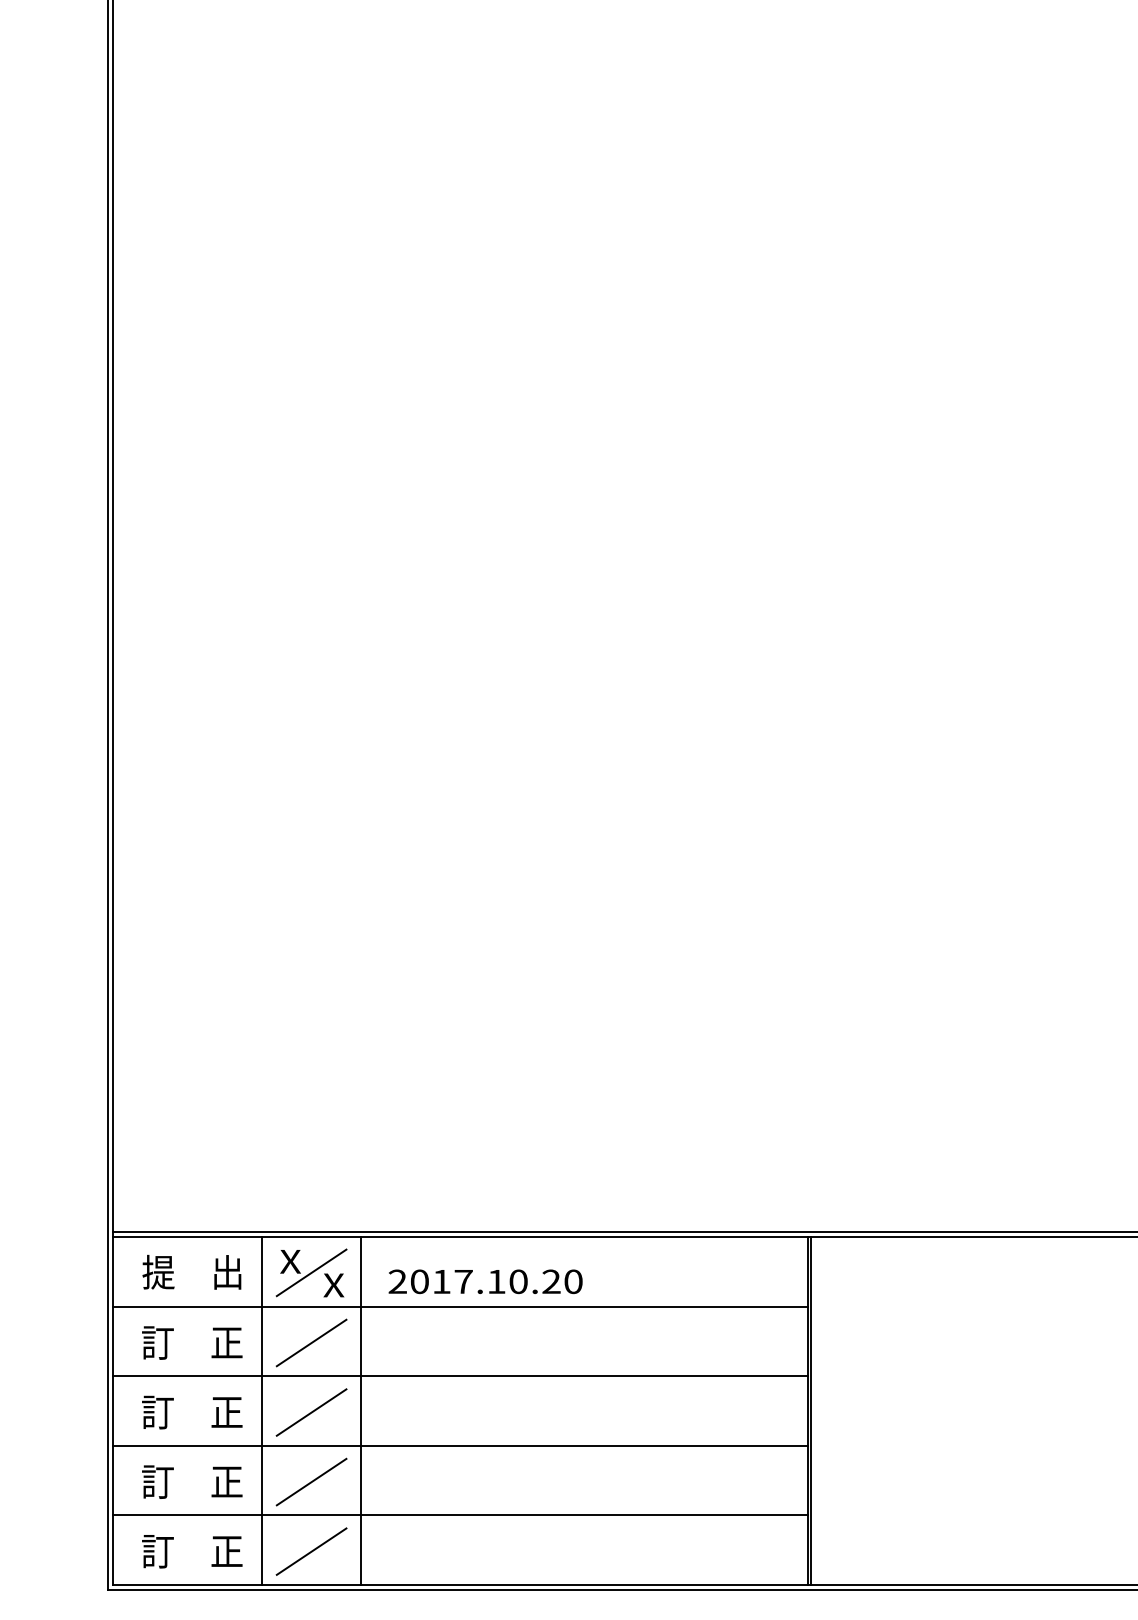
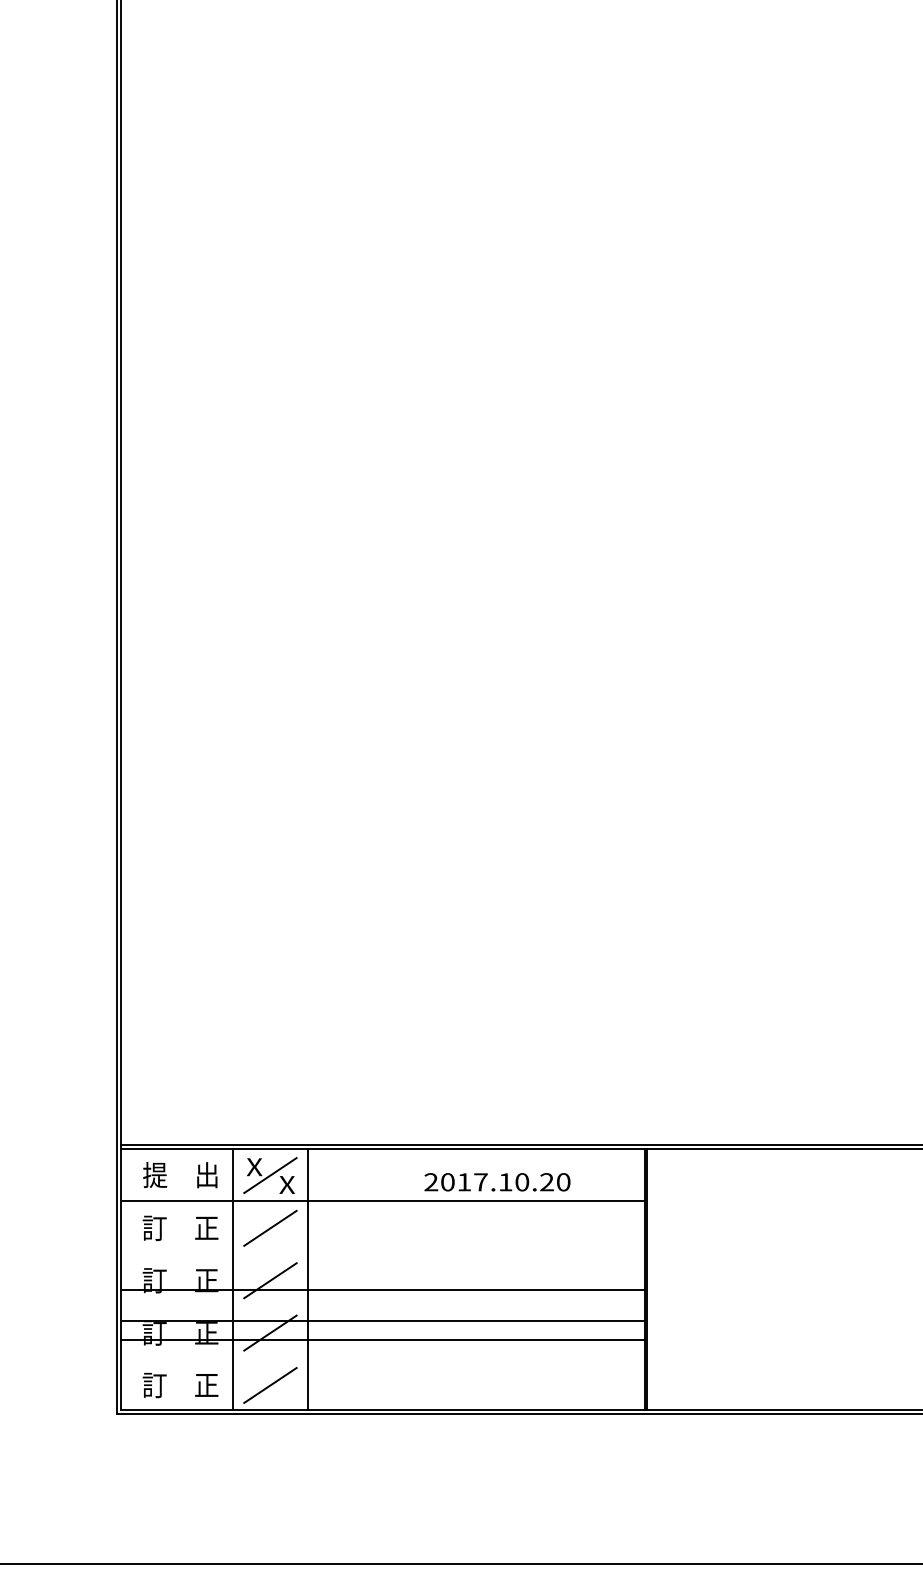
text: (485, 1282) -> (497, 1182), moved
line: (460, 1376) -> (382, 1290), moved
line: (460, 1445) -> (382, 1339), moved
line: (460, 1515) -> (382, 1321), moved

